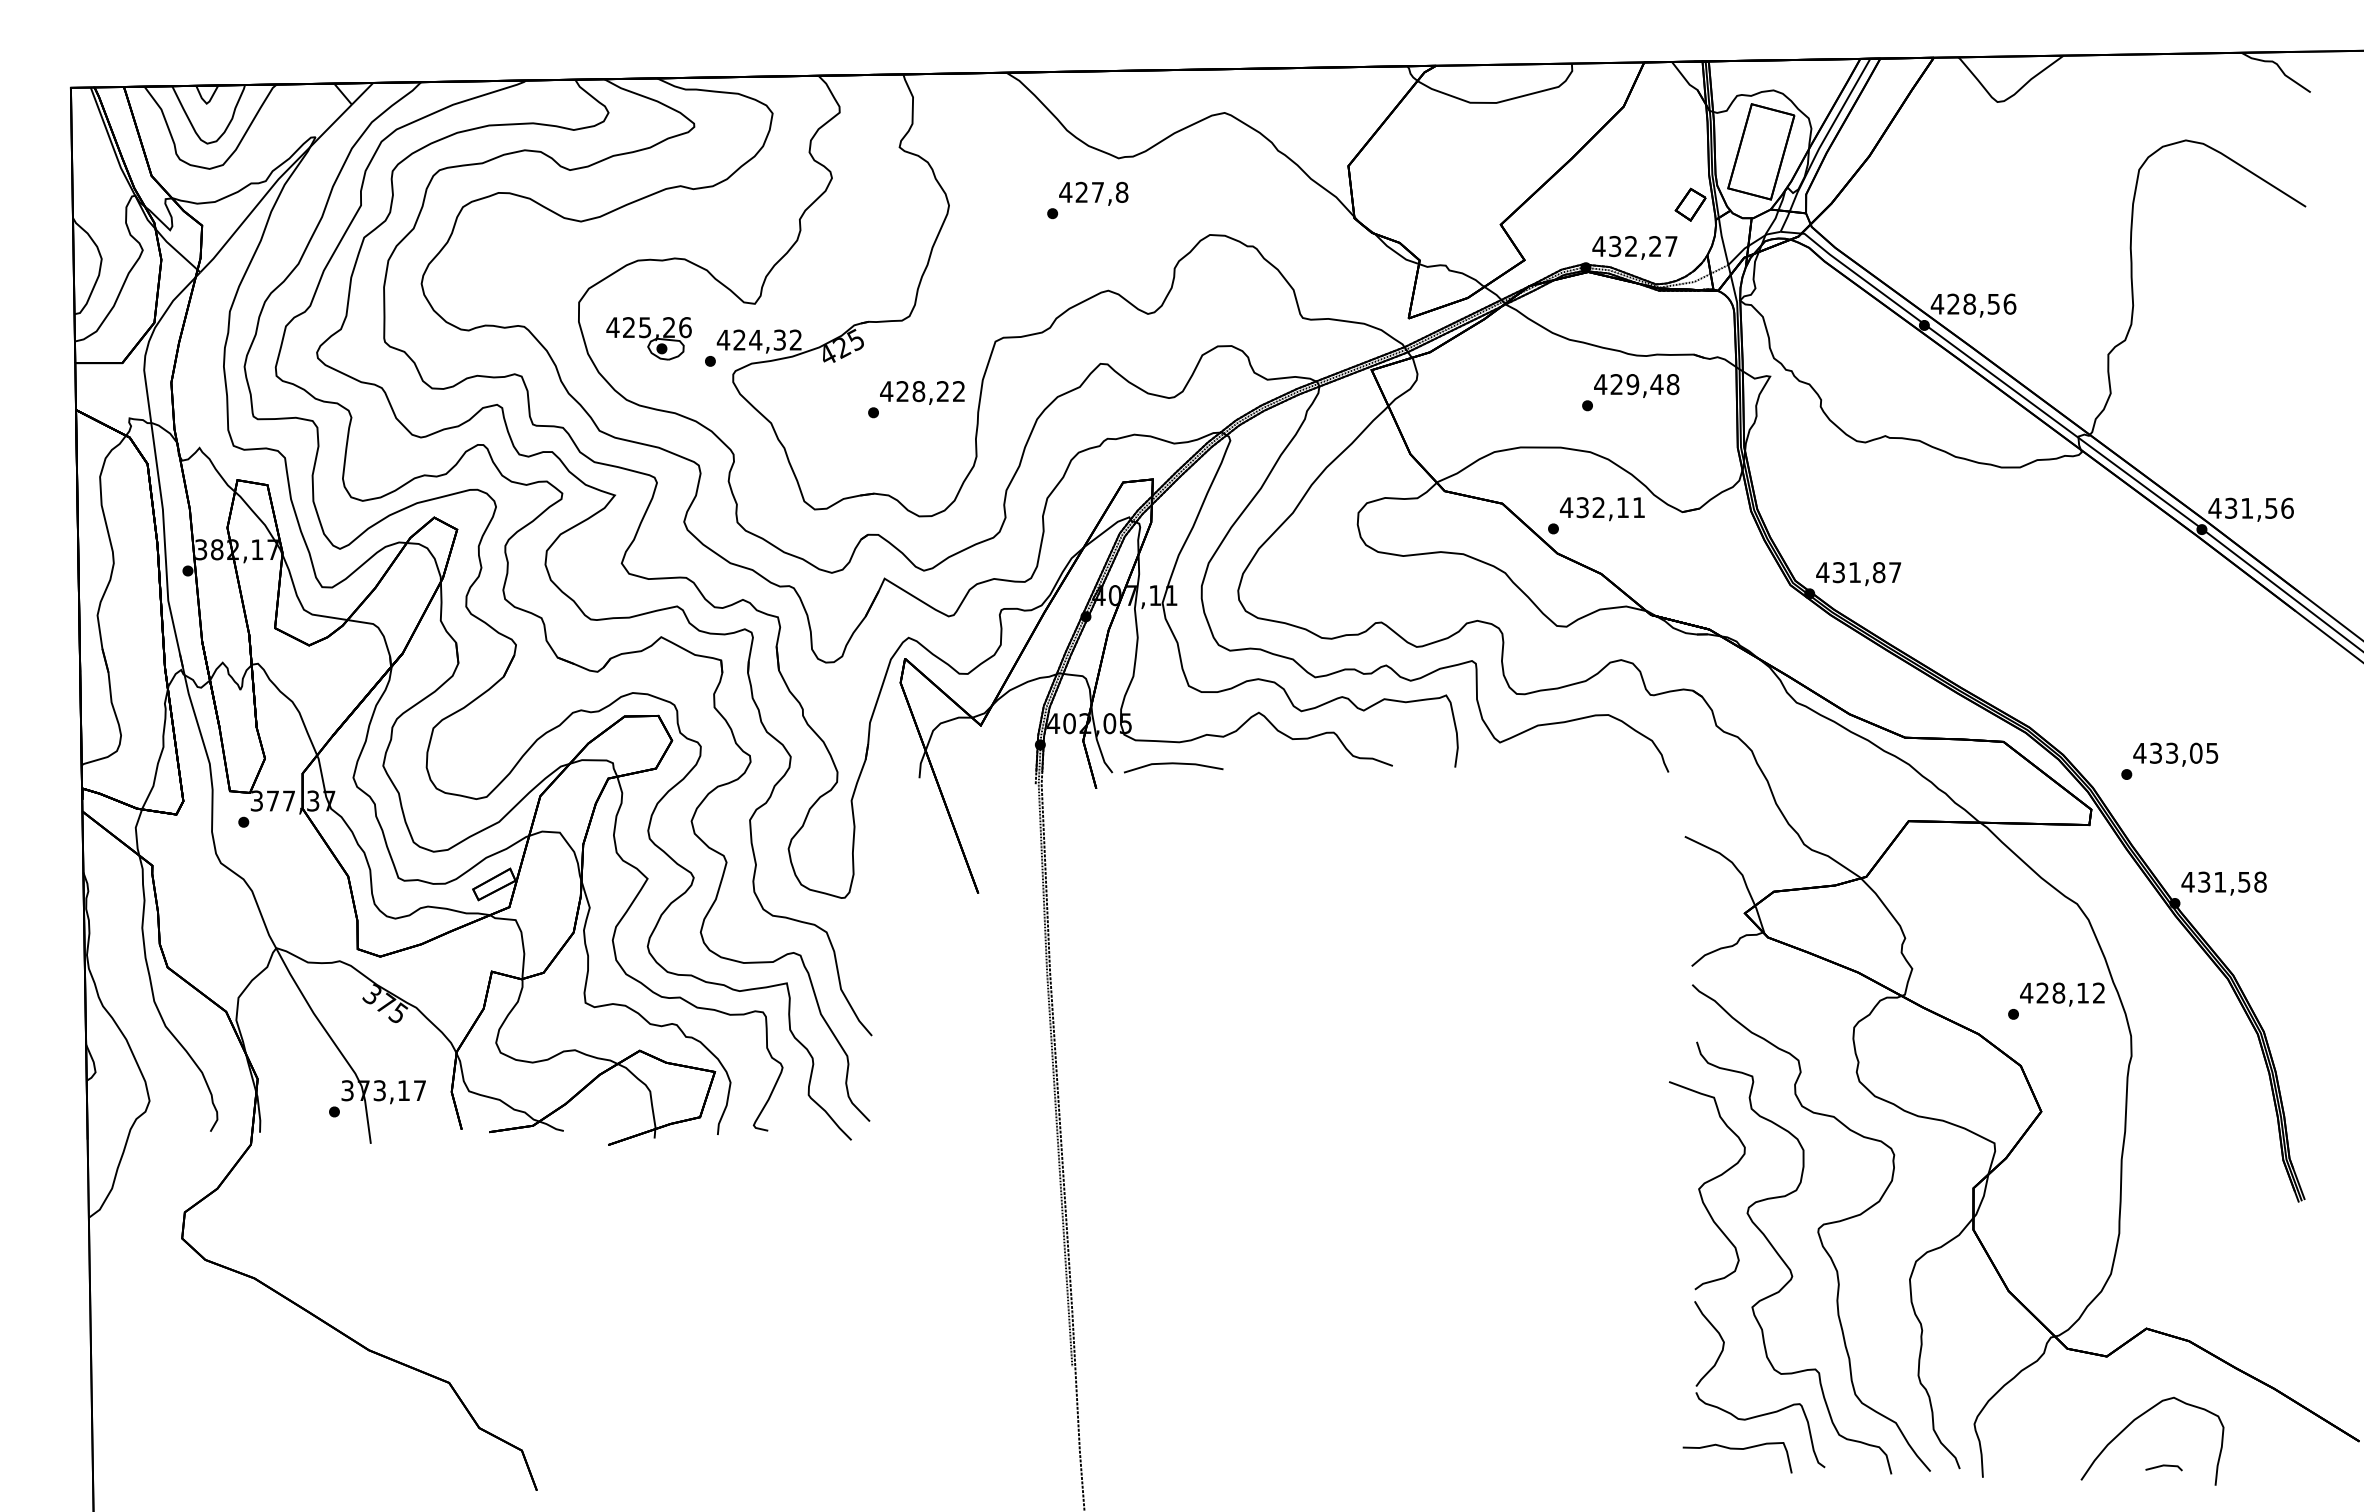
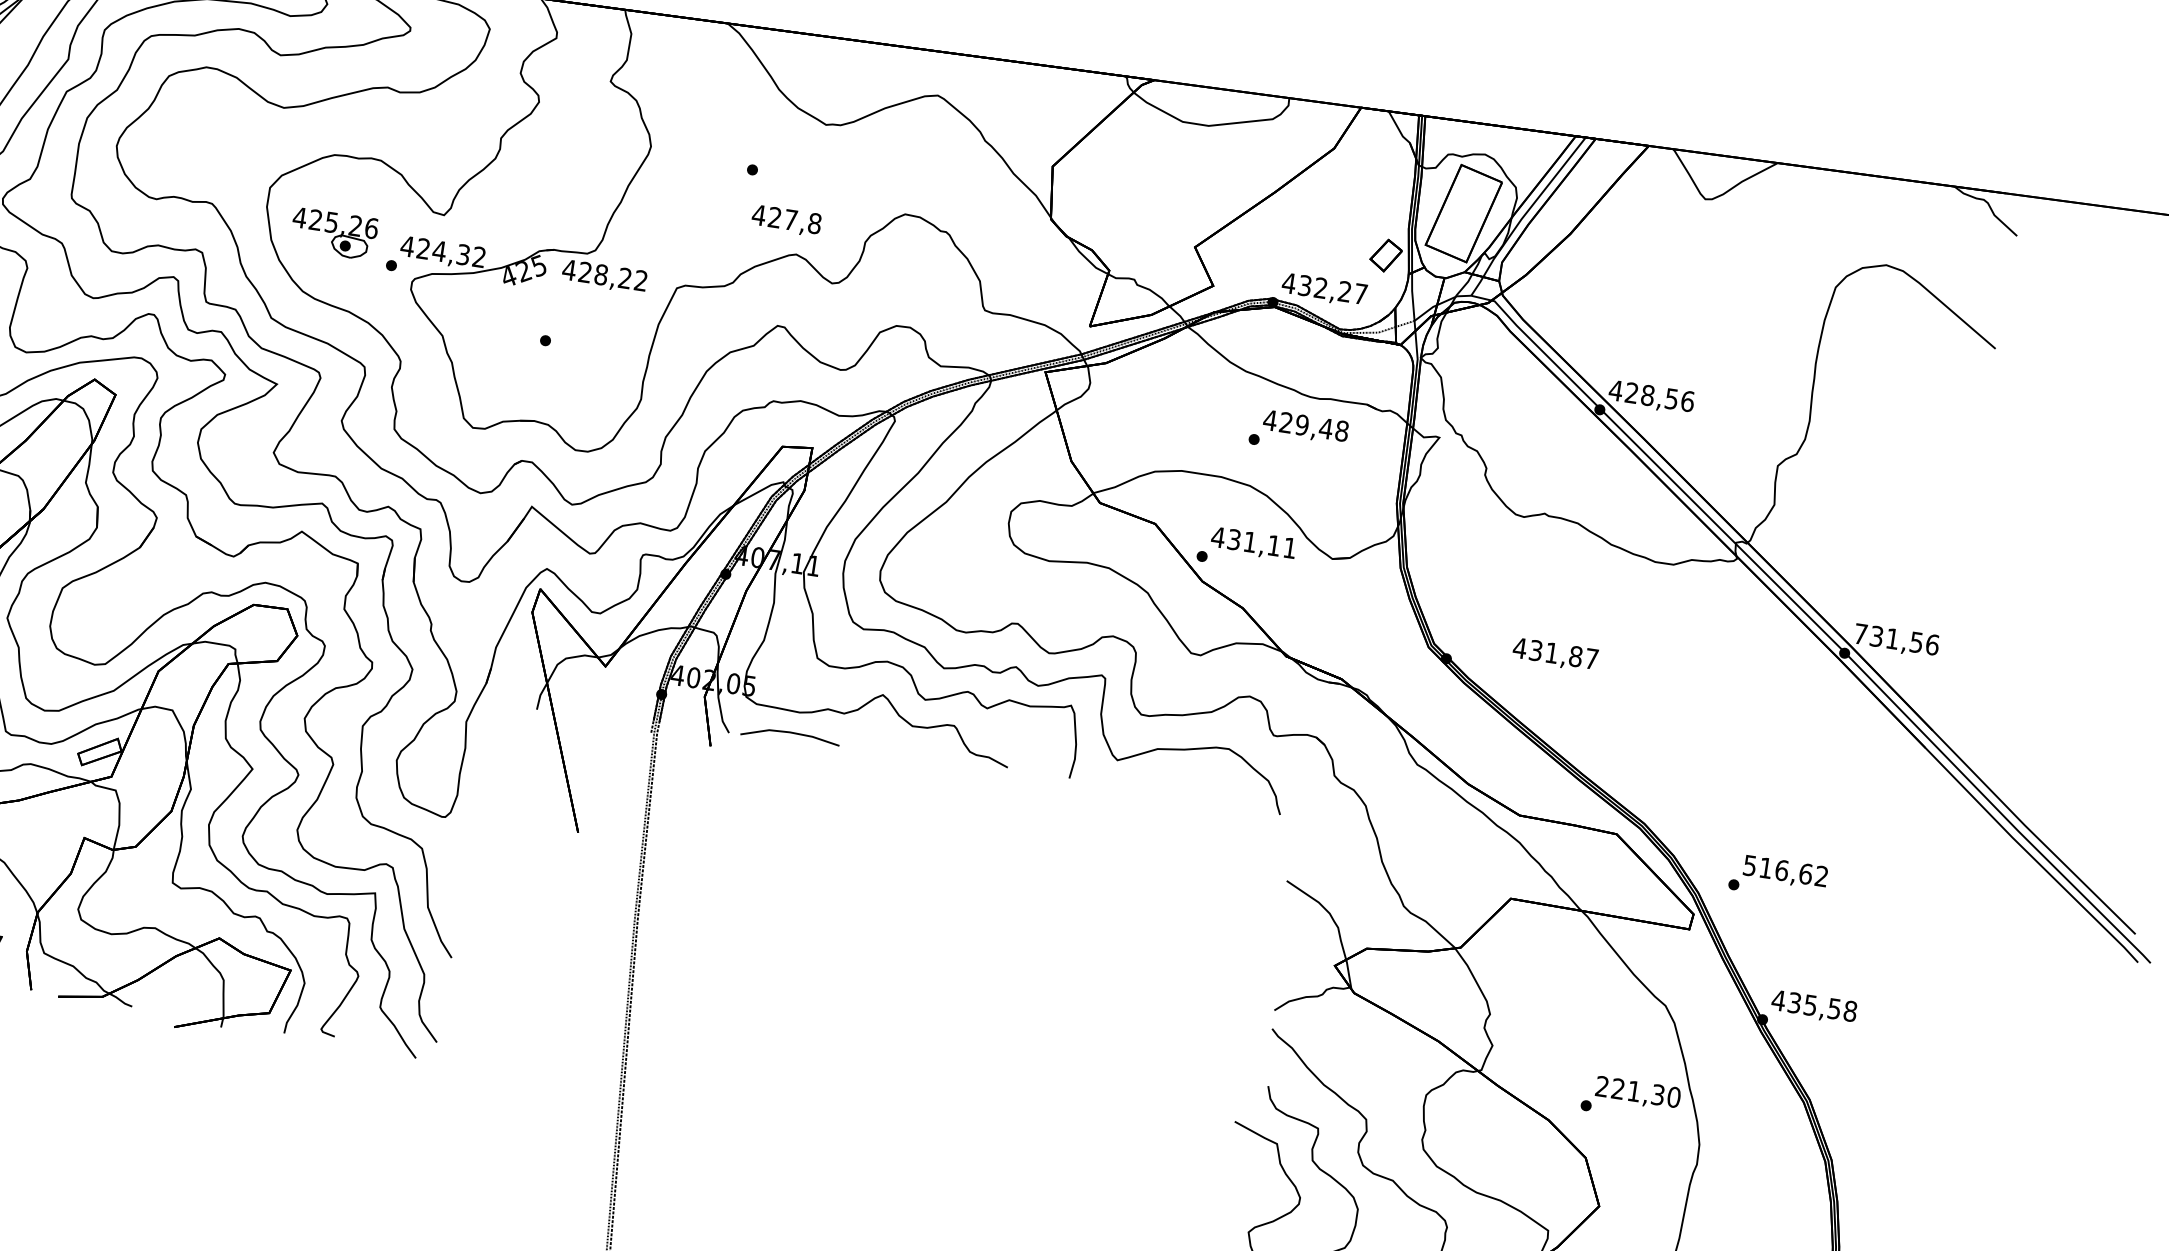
text: (1093, 193) -> (786, 220), moved
text: (922, 392) -> (604, 276), moved
text: (1598, 507) -> (1249, 541), 432,11 -> 431,11
text: (2214, 508) -> (1860, 634), 431,56 -> 731,56
text: (1858, 573) -> (1555, 654), moved
text: (2175, 752) -> (1785, 870), 433,05 -> 516,62
text: (2220, 882) -> (1810, 1005), 431,58 -> 435,58
text: (2062, 992) -> (1637, 1091), 428,12 -> 221,30

